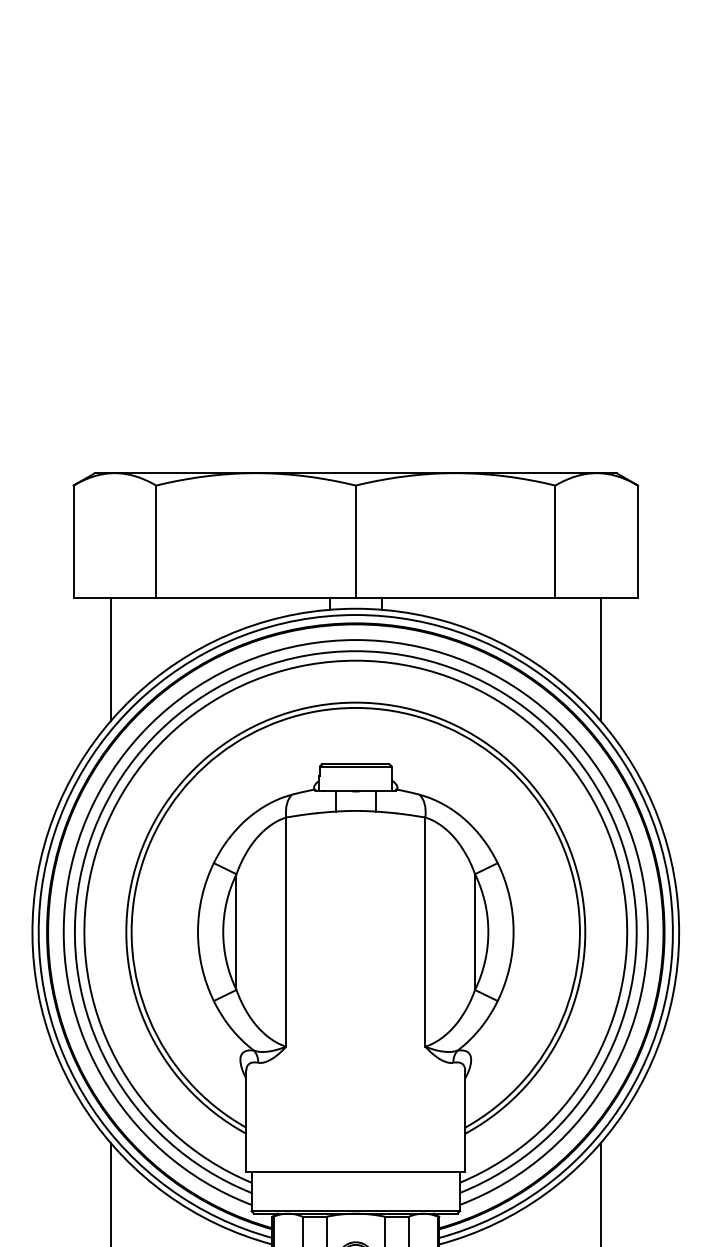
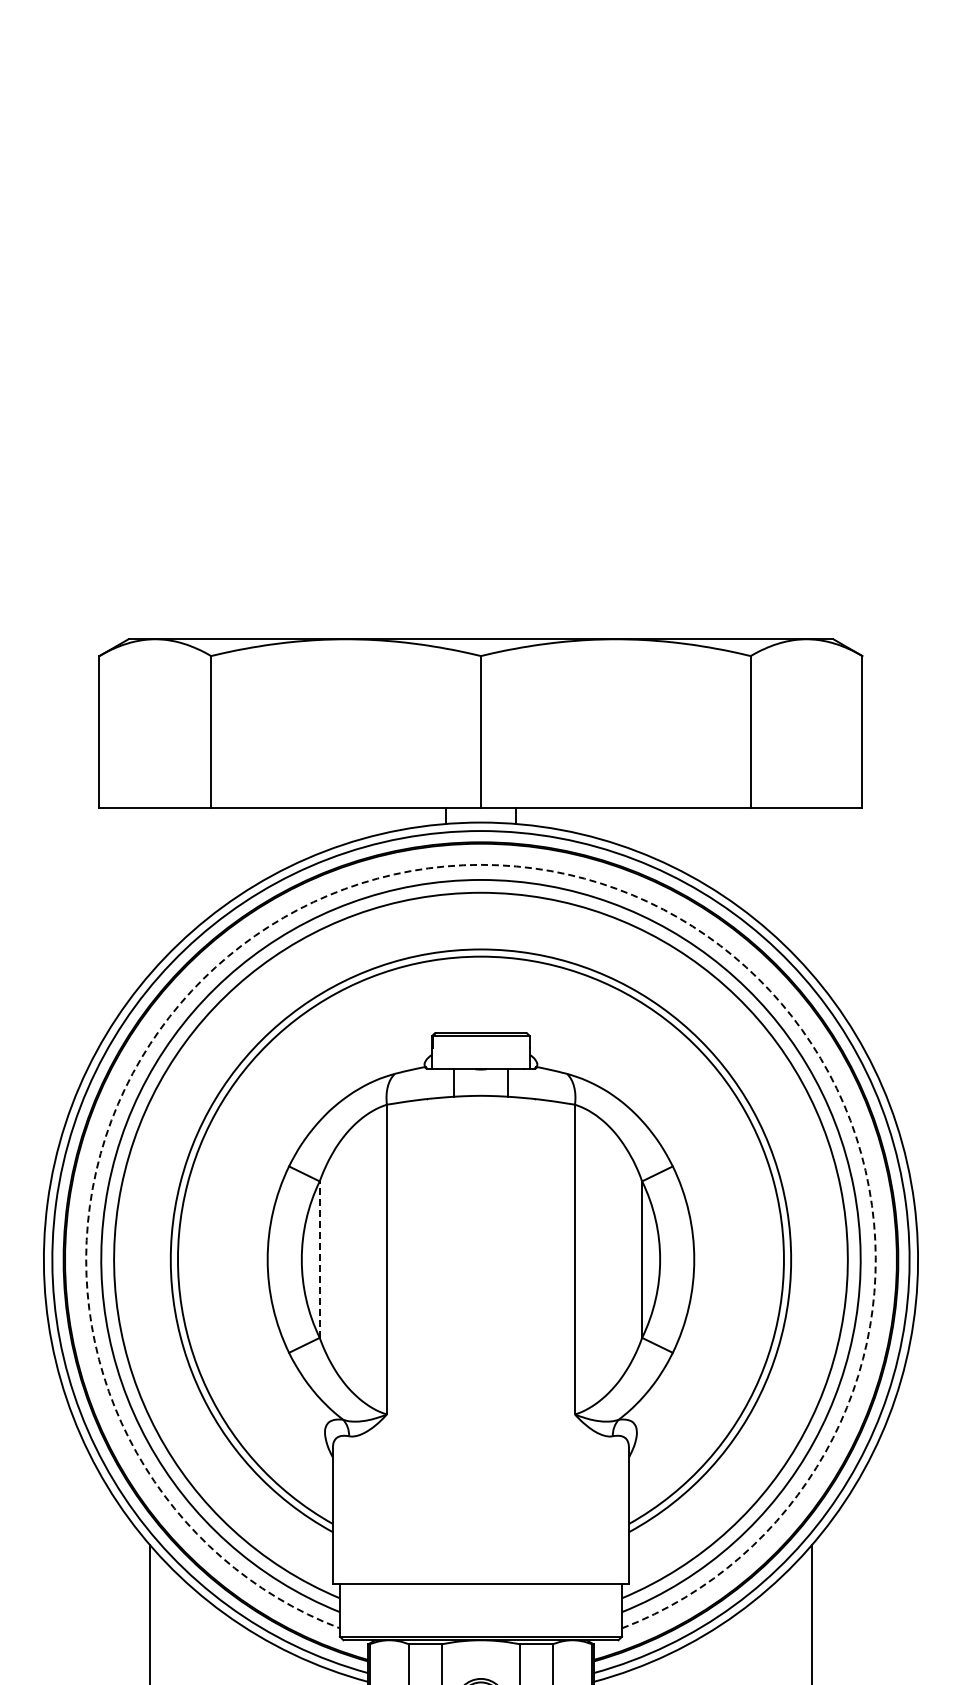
arc: (355, 639) -> (480, 864), solid -> dashed
line: (110, 659) -> (149, 891), removed
line: (601, 659) -> (812, 891), removed
line: (236, 931) -> (319, 1259), solid -> dashed

